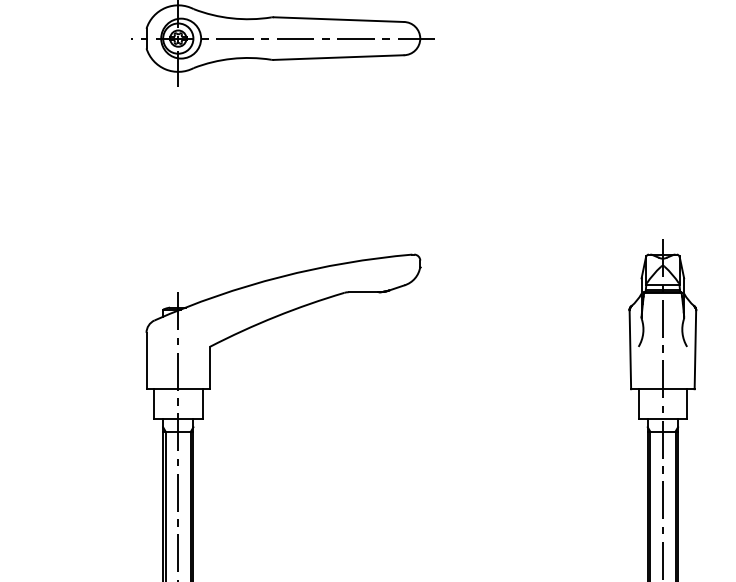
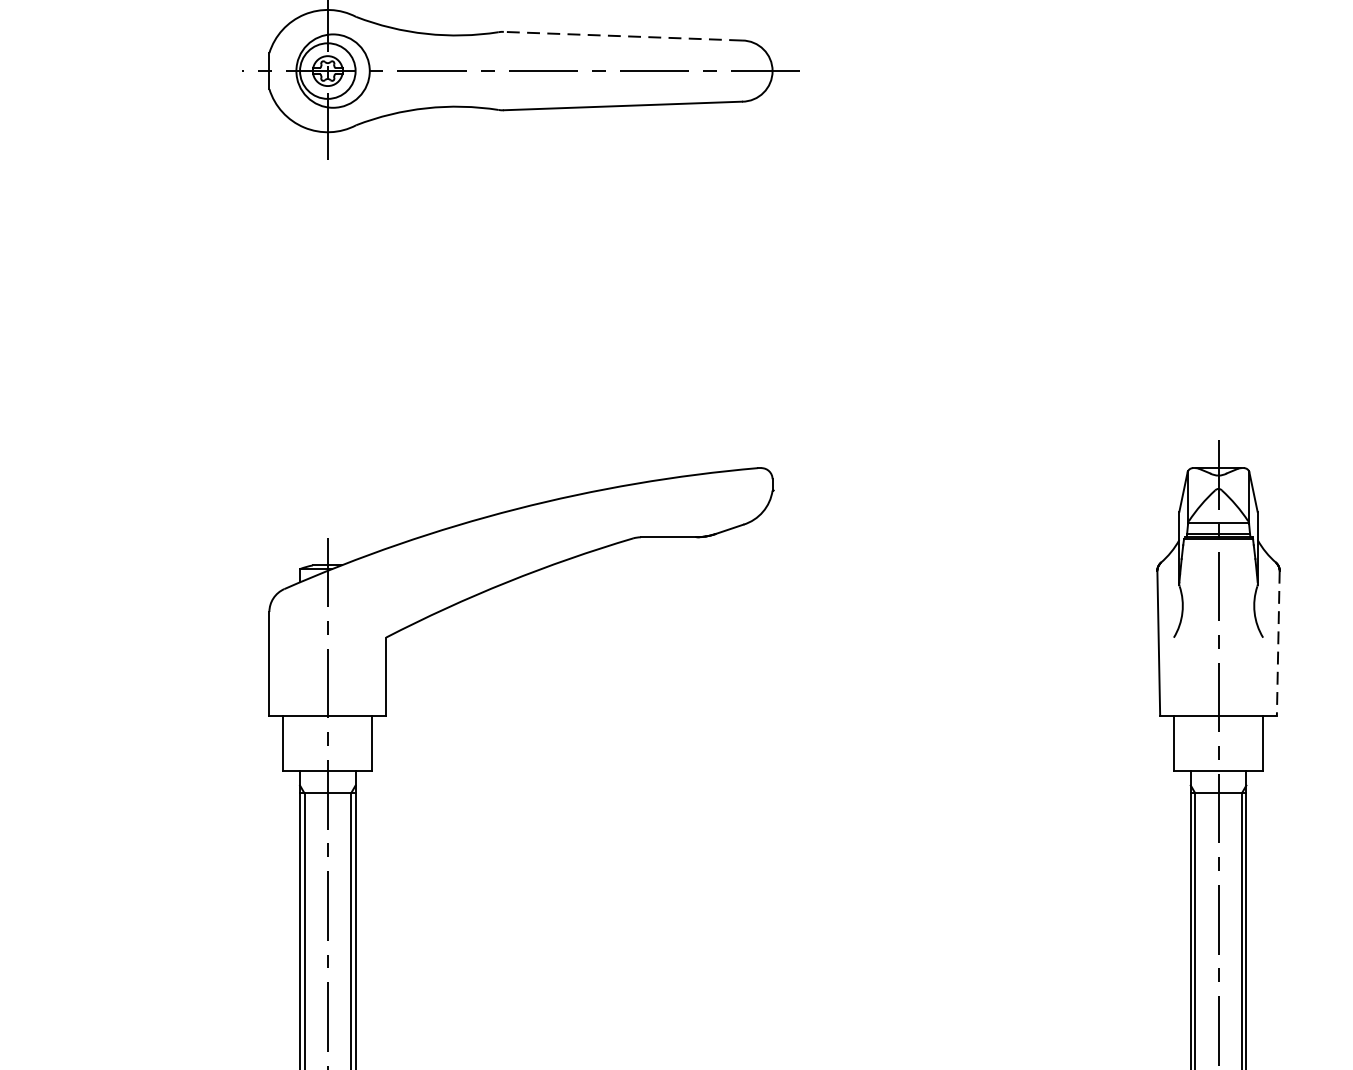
line: (338, 19) -> (622, 35), solid -> dashed
line: (695, 350) -> (1278, 644), solid -> dashed

